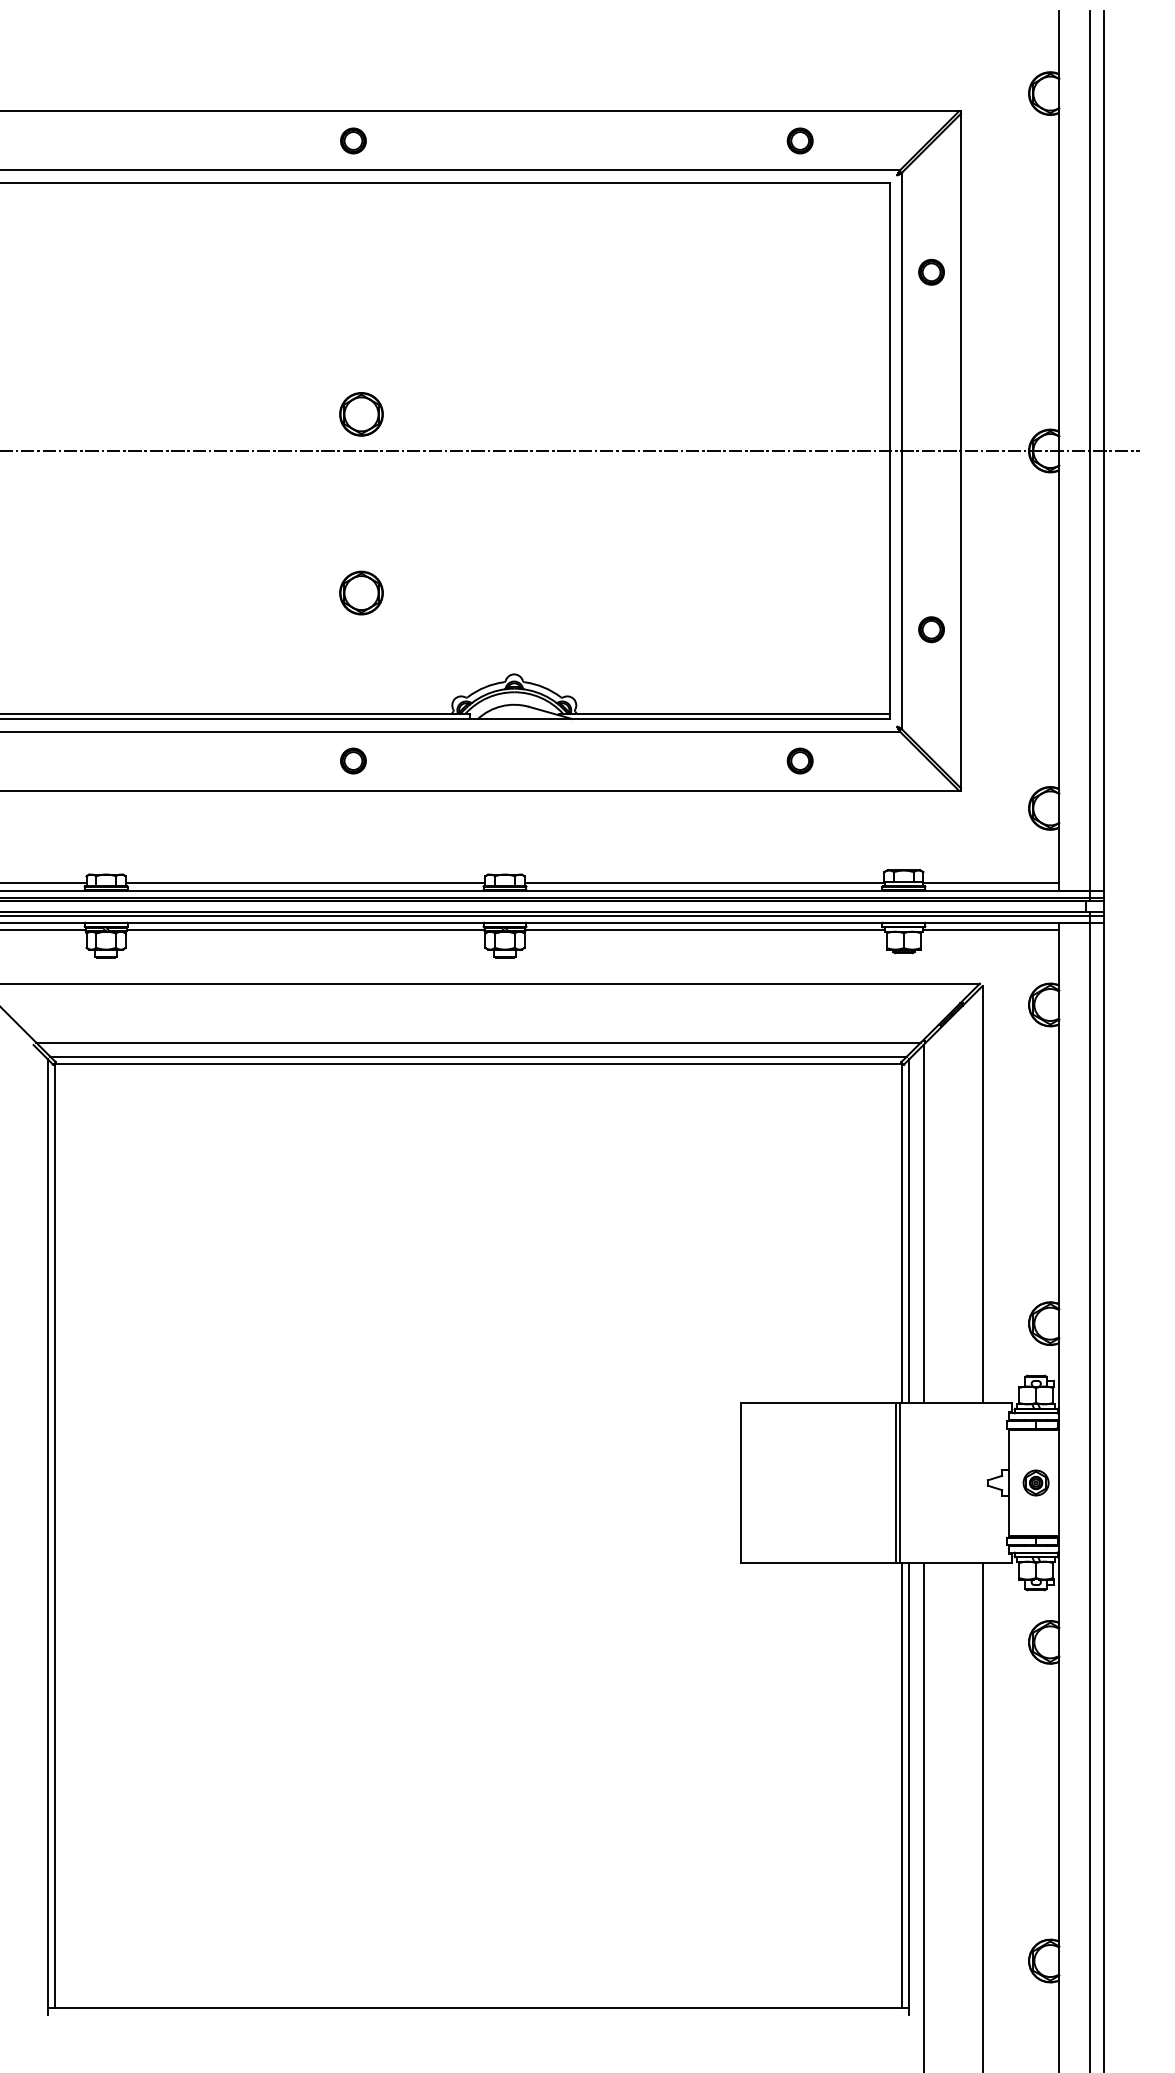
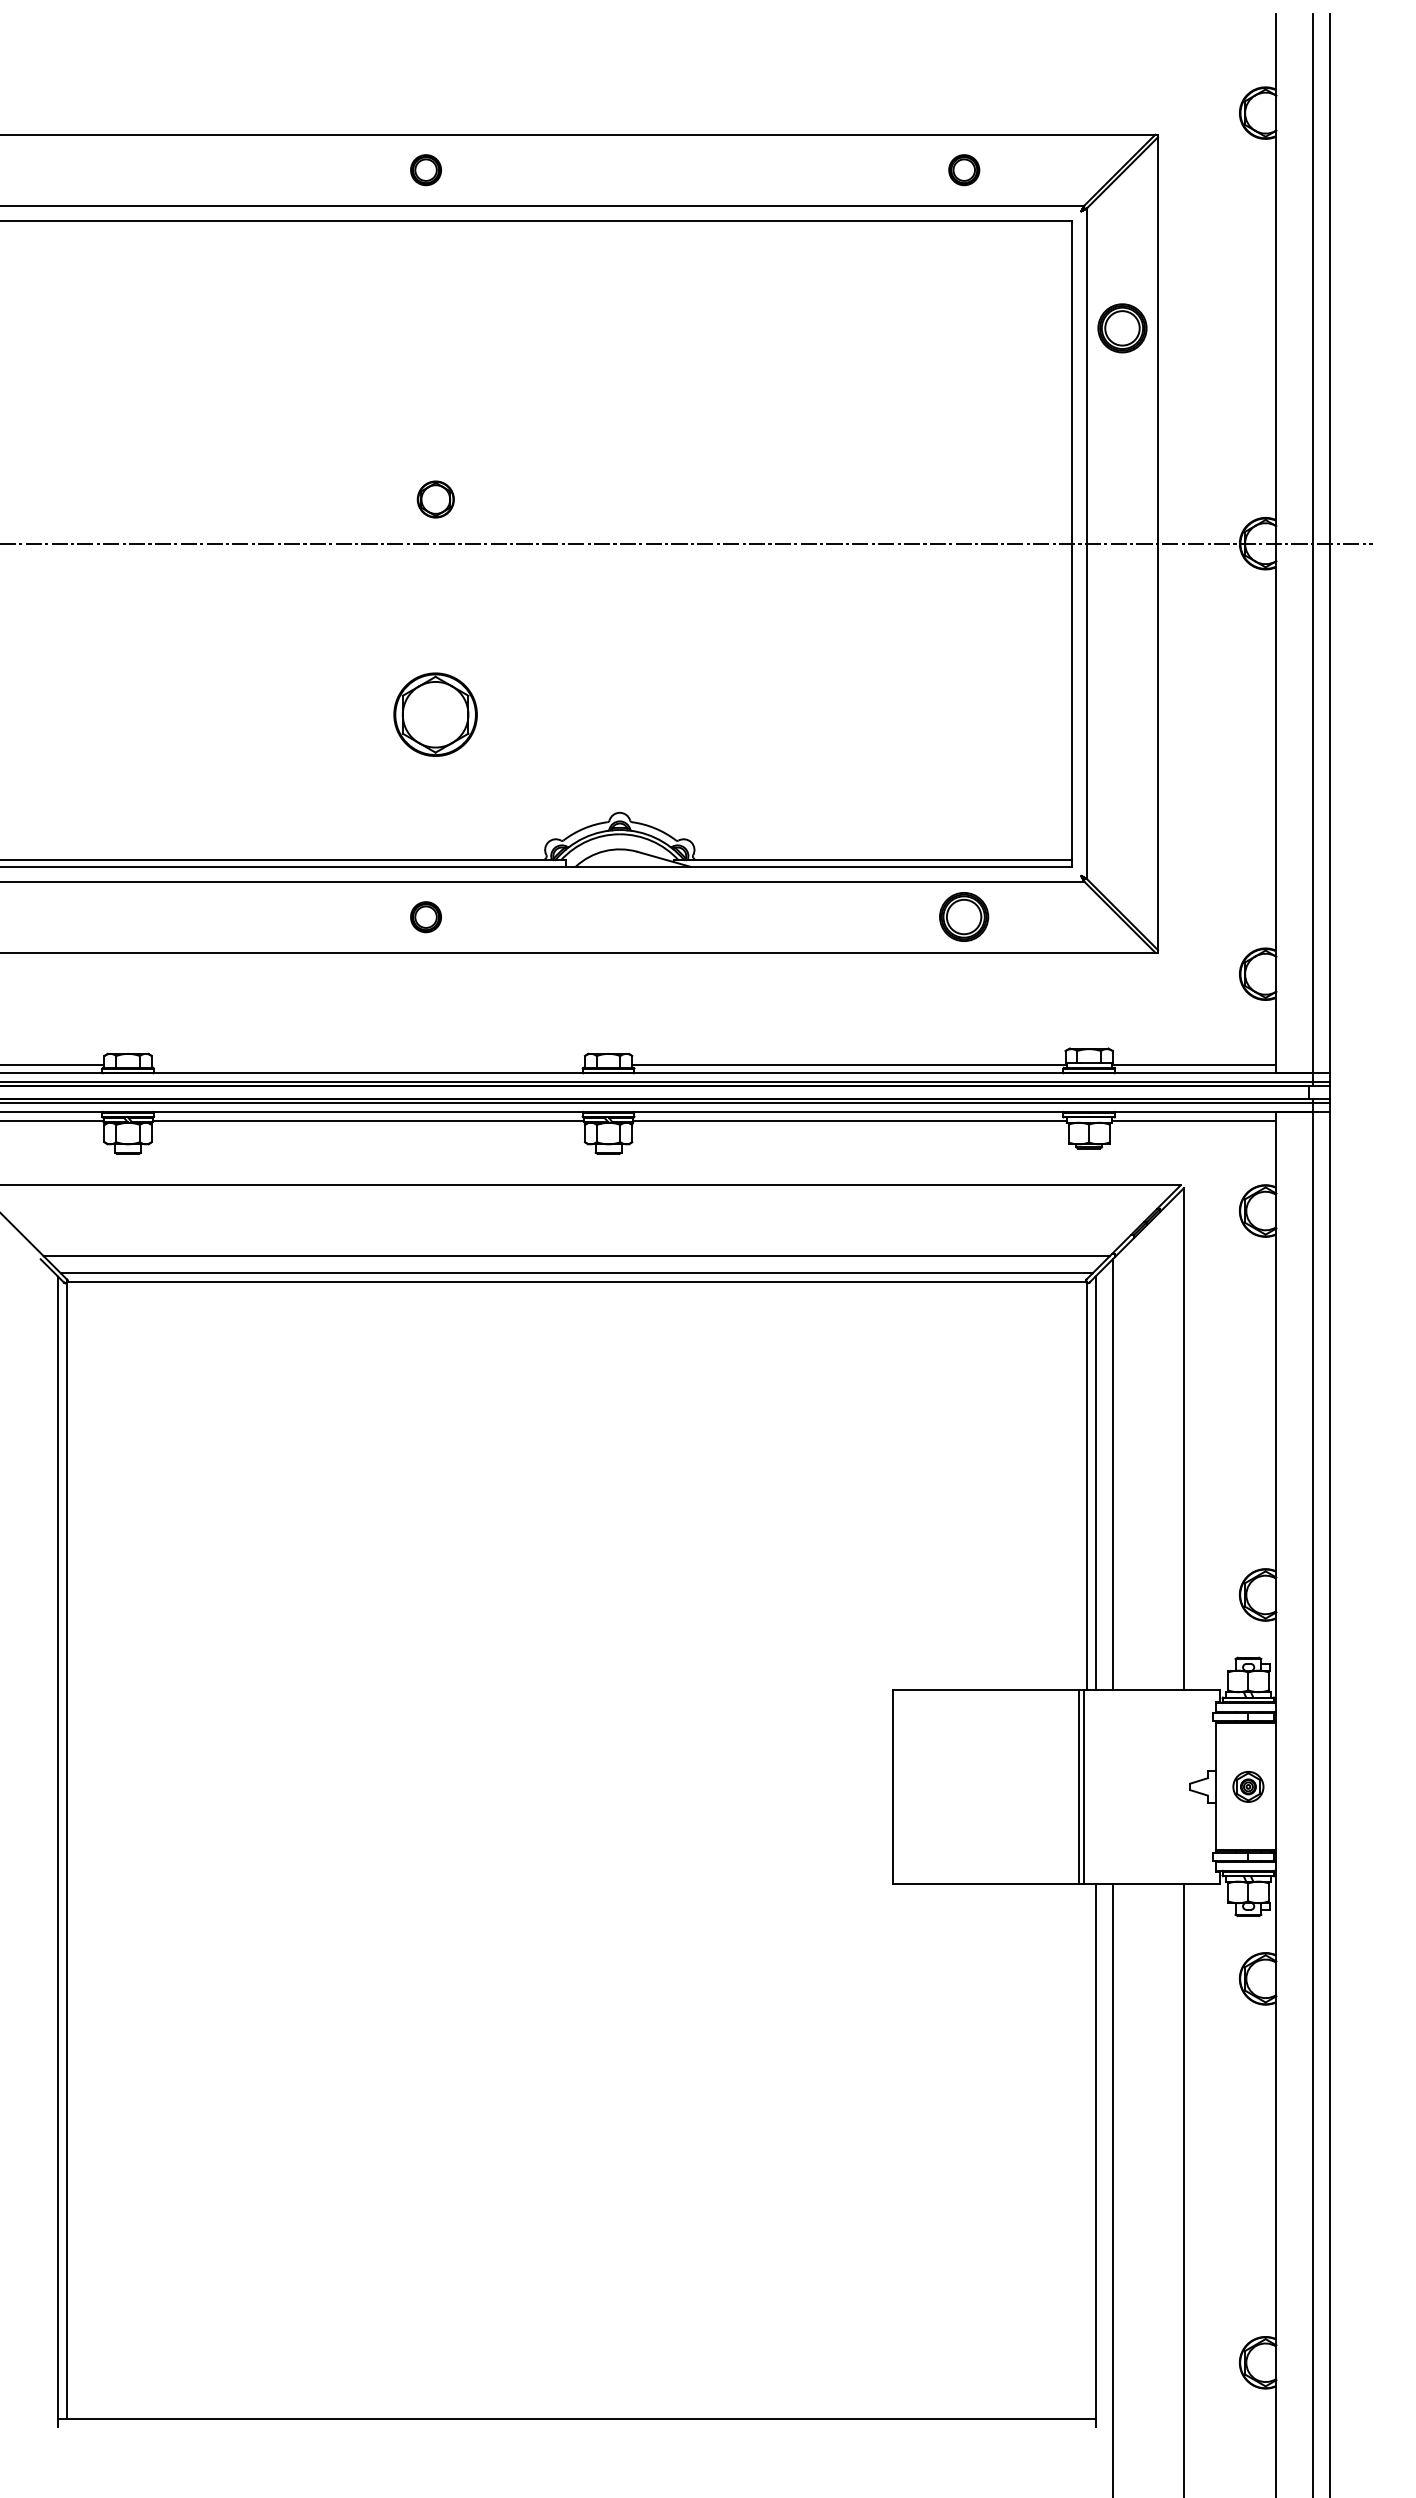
part: (931, 272) -> (1122, 328), size x1.6
part: (361, 414) -> (435, 499), size x0.7
part: (361, 592) -> (435, 714), size x1.6
part: (931, 629) -> (1122, 758), removed
part: (800, 761) -> (964, 917), size x1.6
line: (304, 883) -> (367, 1064), removed
line: (901, 1784) -> (1086, 2150), removed

